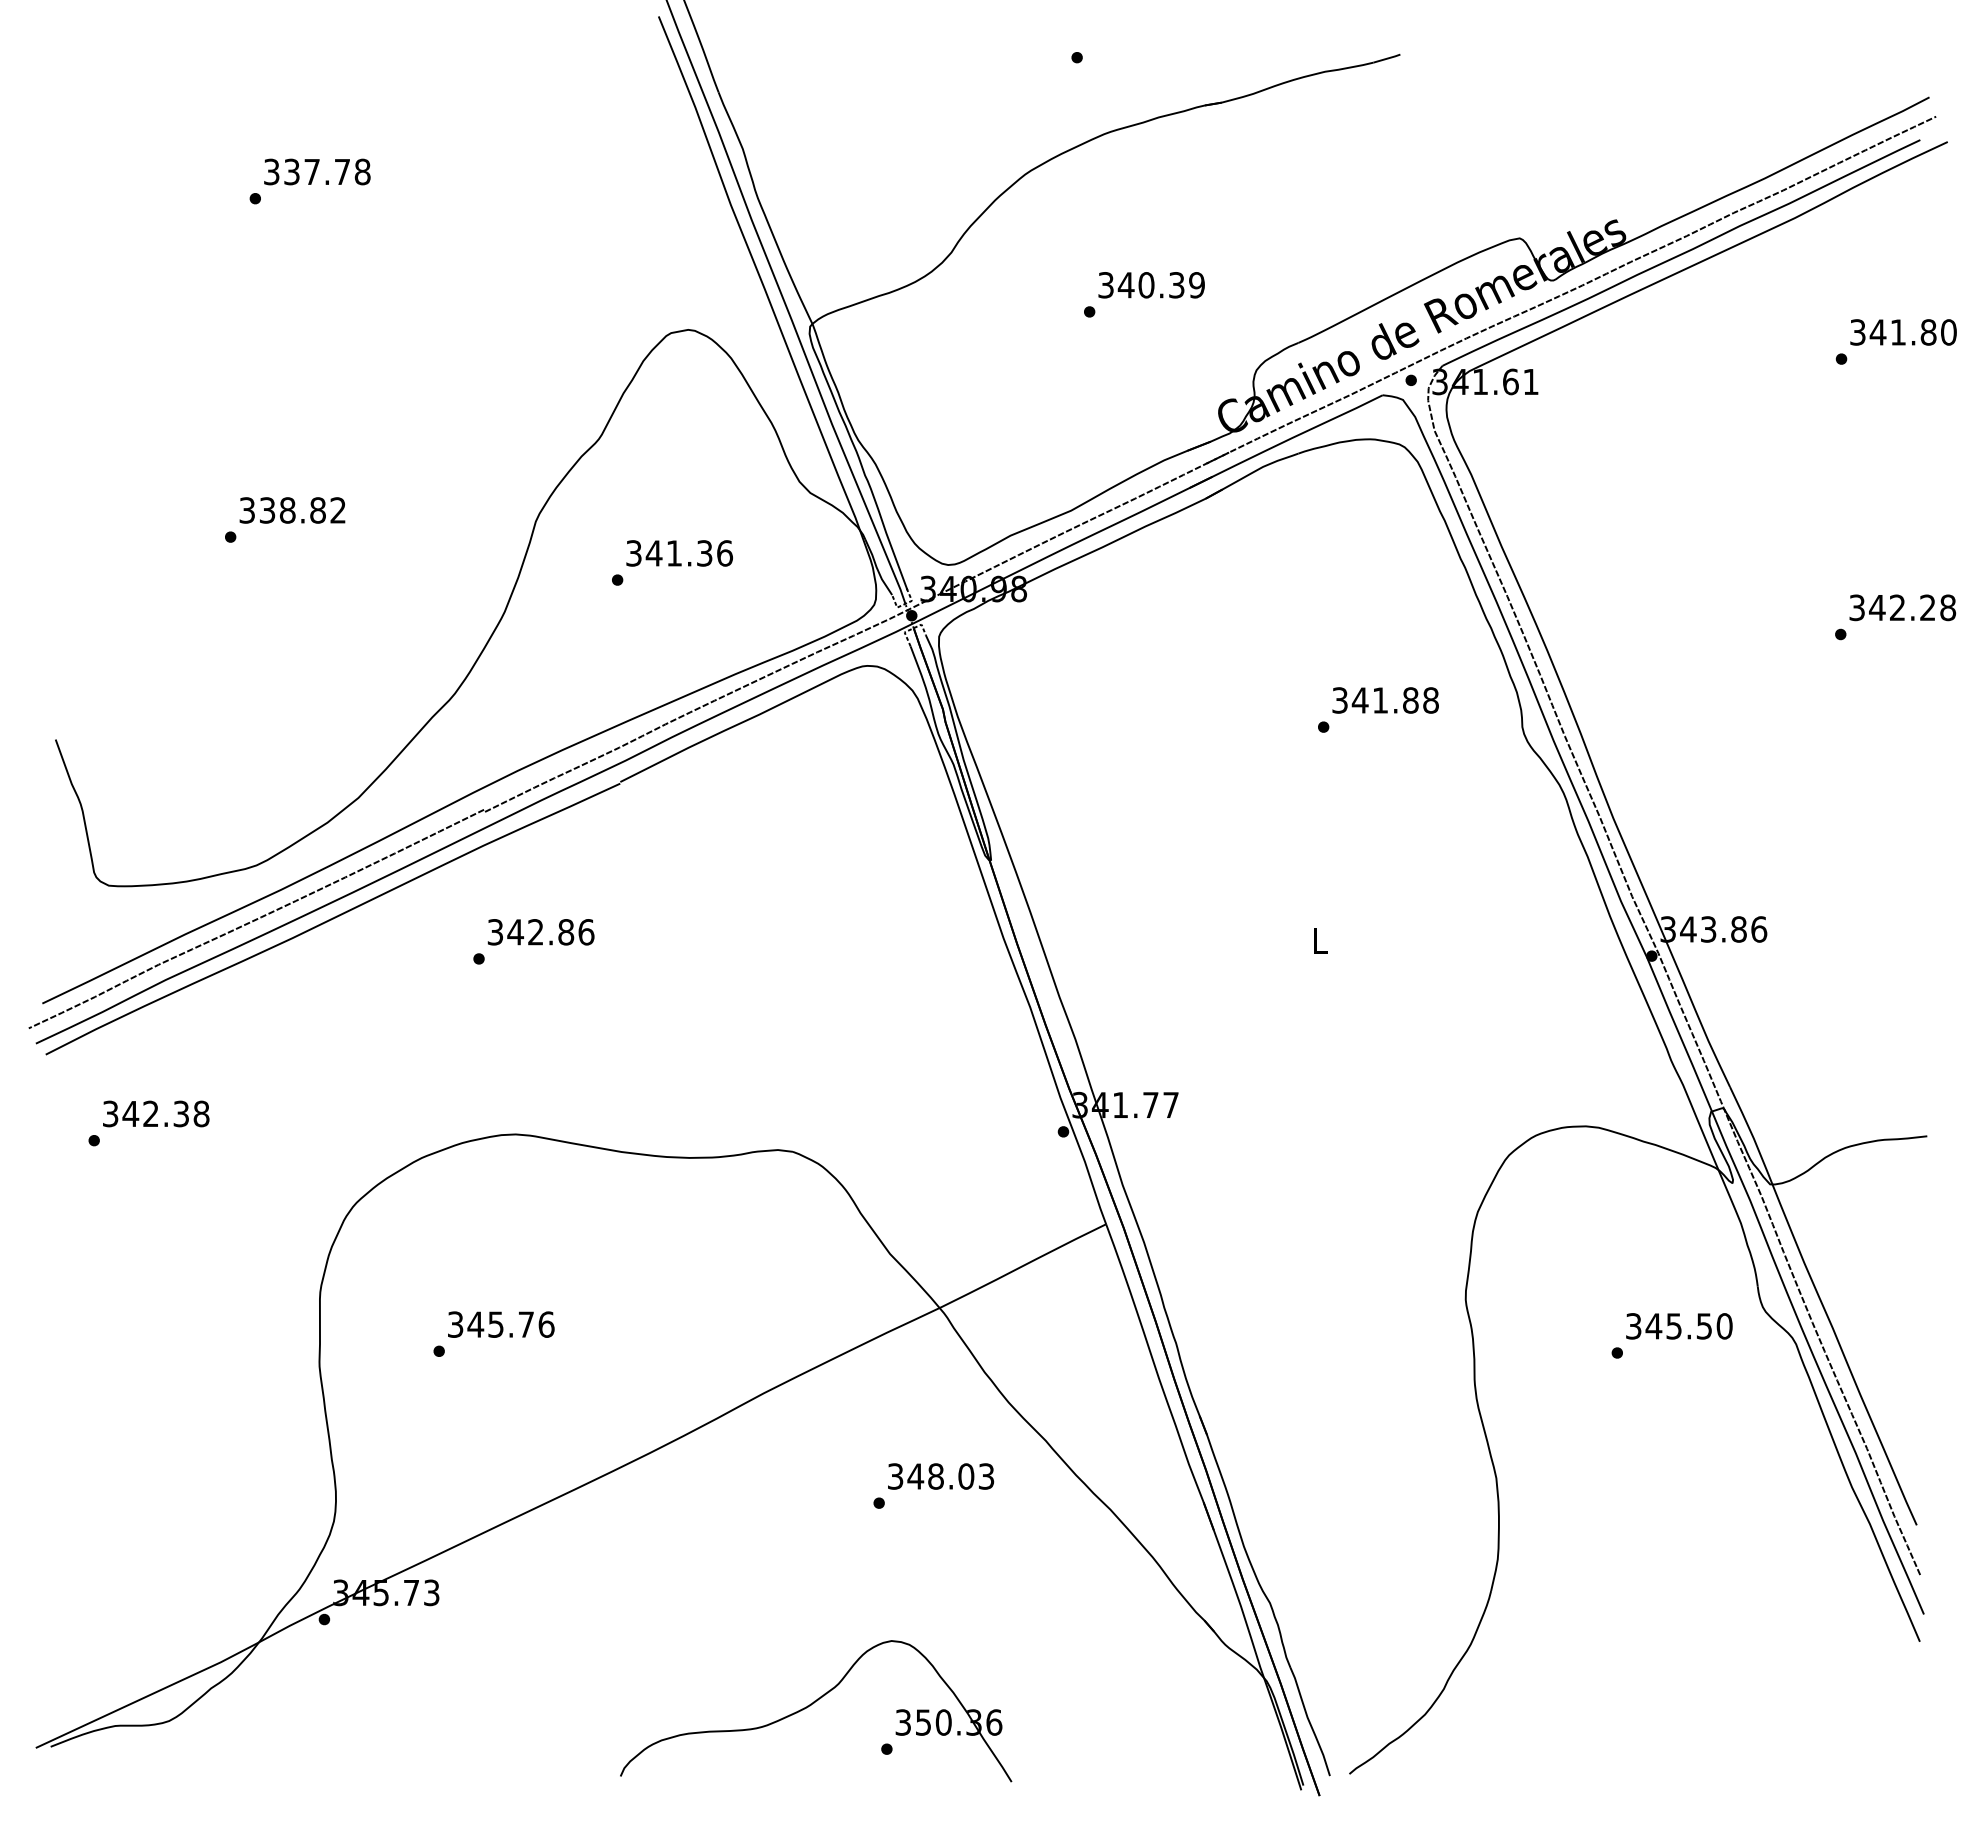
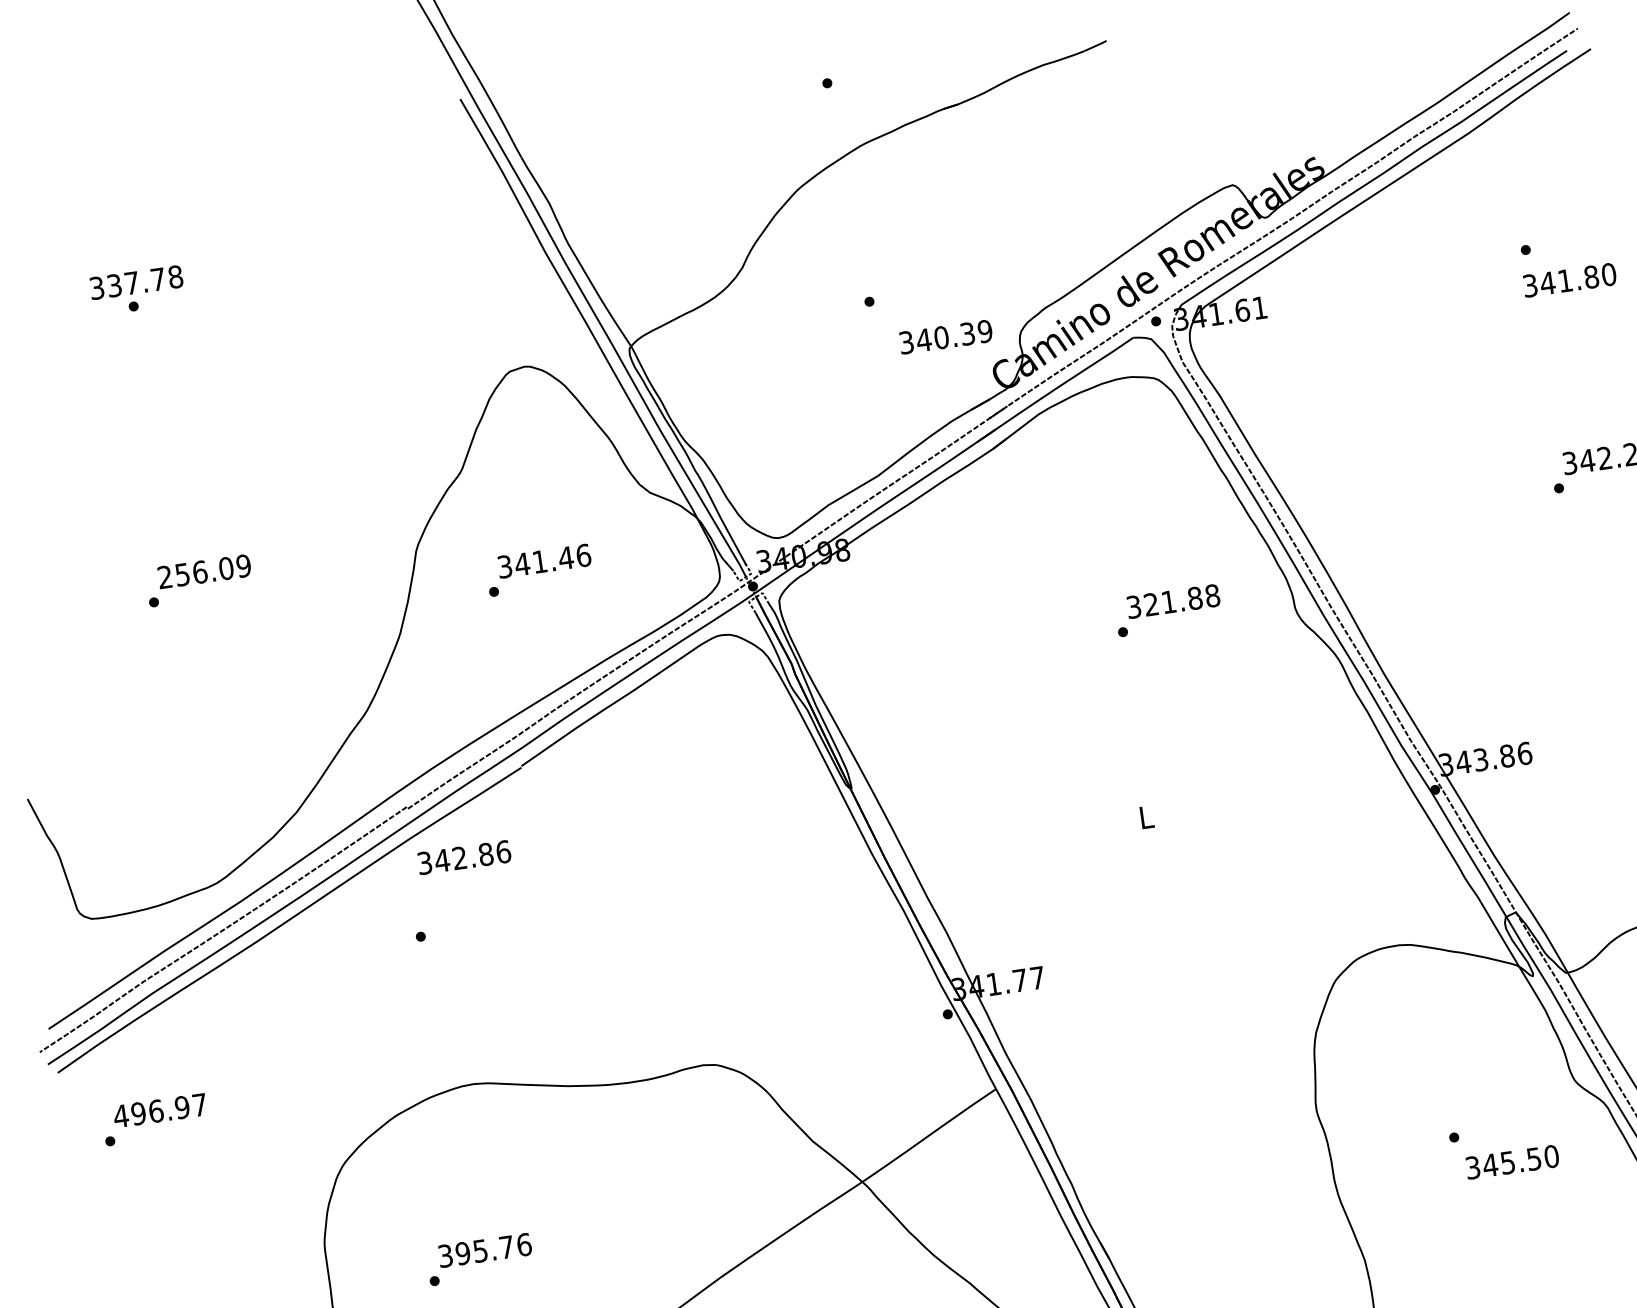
text: (317, 171) -> (136, 282), moved
text: (1151, 285) -> (945, 337), moved
text: (1903, 332) -> (1569, 280), moved
text: (292, 510) -> (204, 571), 338.82 -> 256.09
text: (704, 553) -> (566, 558), 341.36 -> 341.46
text: (1359, 700) -> (1150, 604), 341.88 -> 321.88
text: (540, 932) -> (463, 857), moved
text: (155, 1113) -> (159, 1110), 342.38 -> 496.97
text: (475, 1324) -> (462, 1253), 345.76 -> 395.76
text: (1679, 1326) -> (1512, 1162), moved

